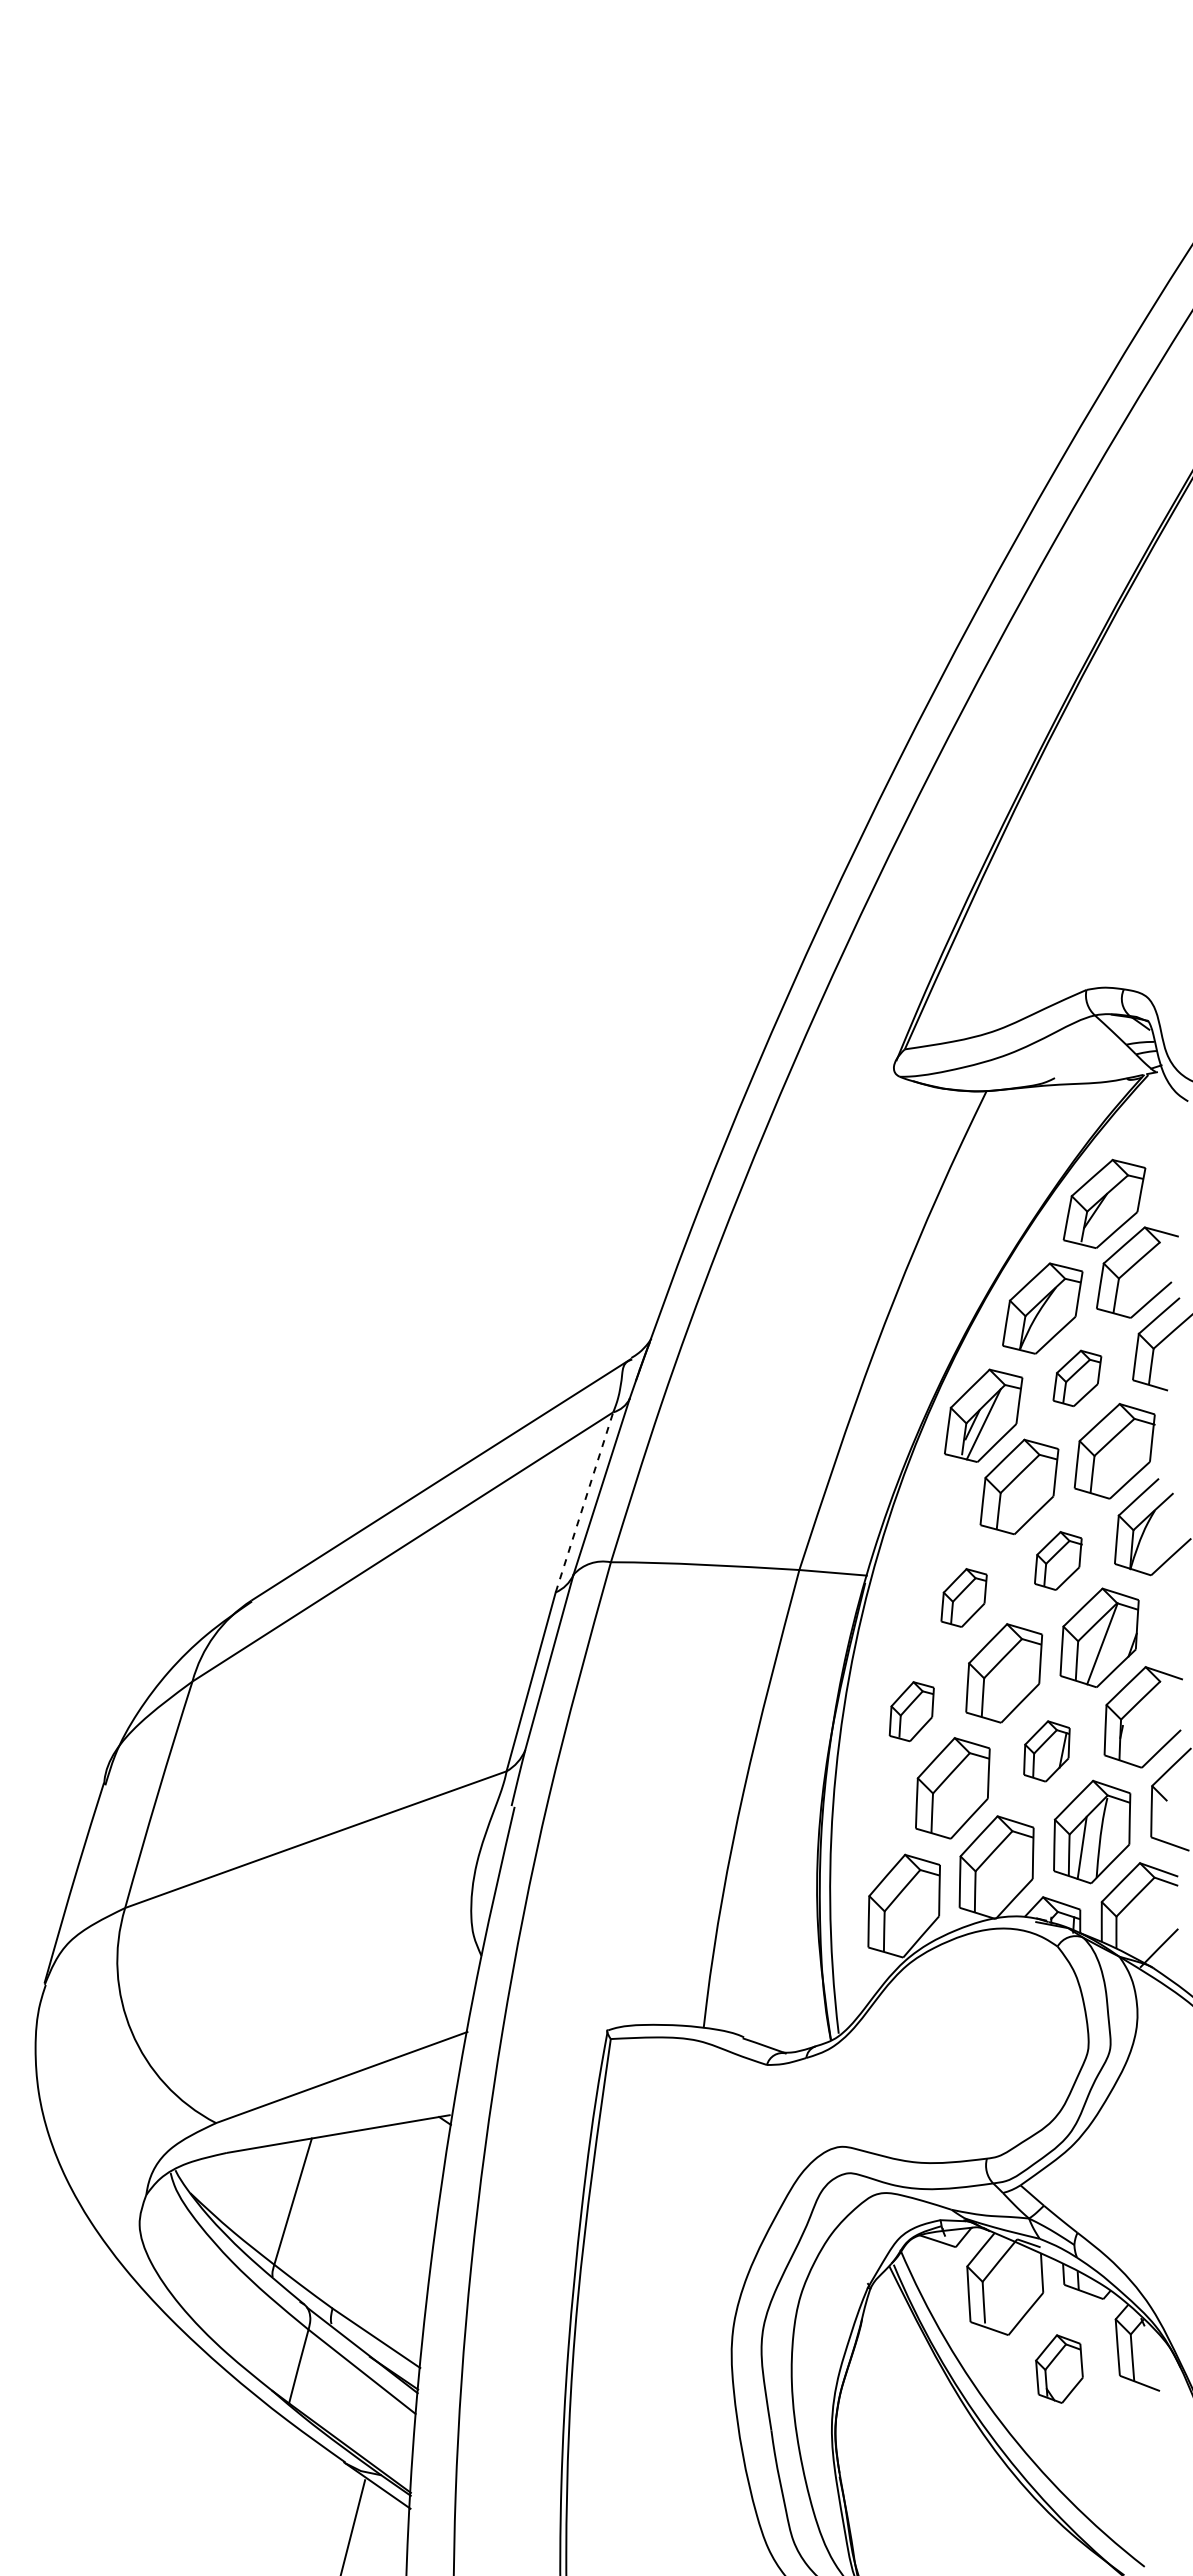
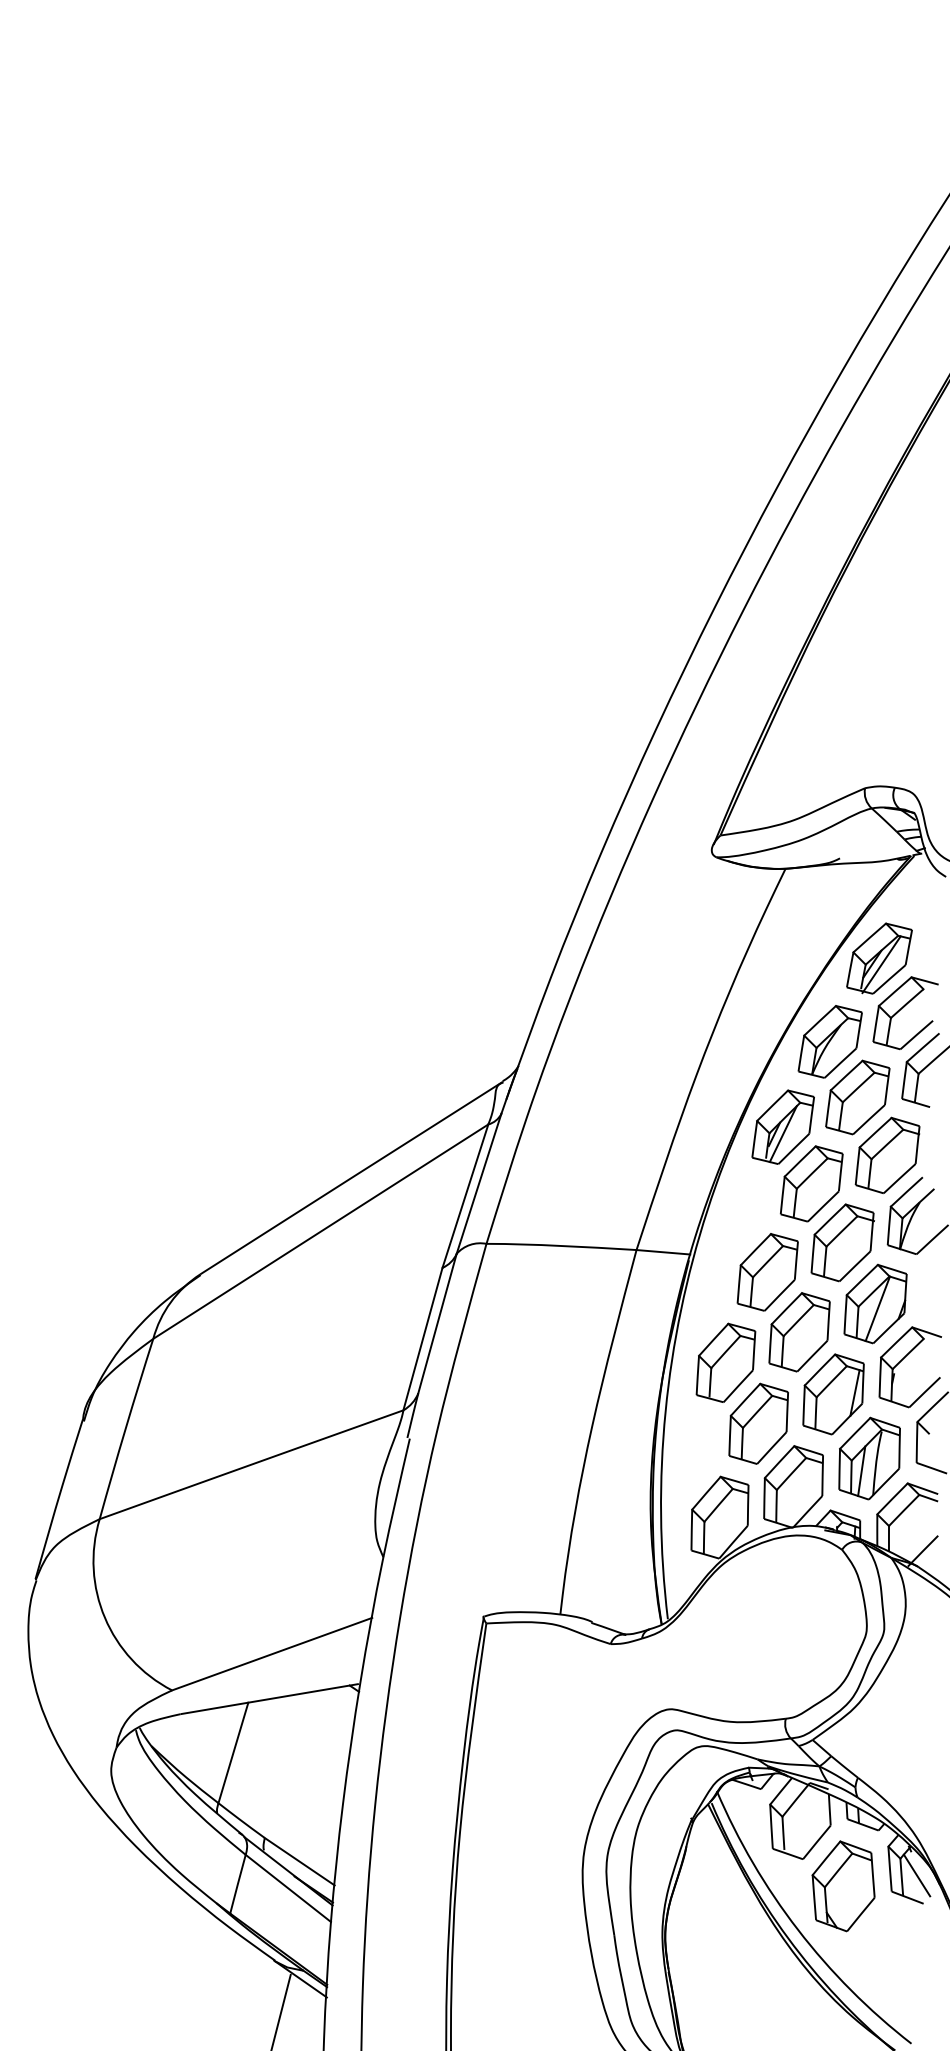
line: (1107, 1211) -> (881, 964), added
part: (1077, 1378) -> (857, 1097), size x1.67
line: (584, 1502) -> (465, 1196), dashed -> solid
part: (1058, 1560) -> (842, 1242), size x1.67
part: (963, 1597) -> (767, 1271), size x1.67
part: (911, 1711) -> (725, 1362), size x1.67
part: (1046, 1751) -> (833, 1394), size x1.67
line: (1151, 2355) -> (916, 1875), added
part: (1059, 2368) -> (843, 1885), size x1.67

